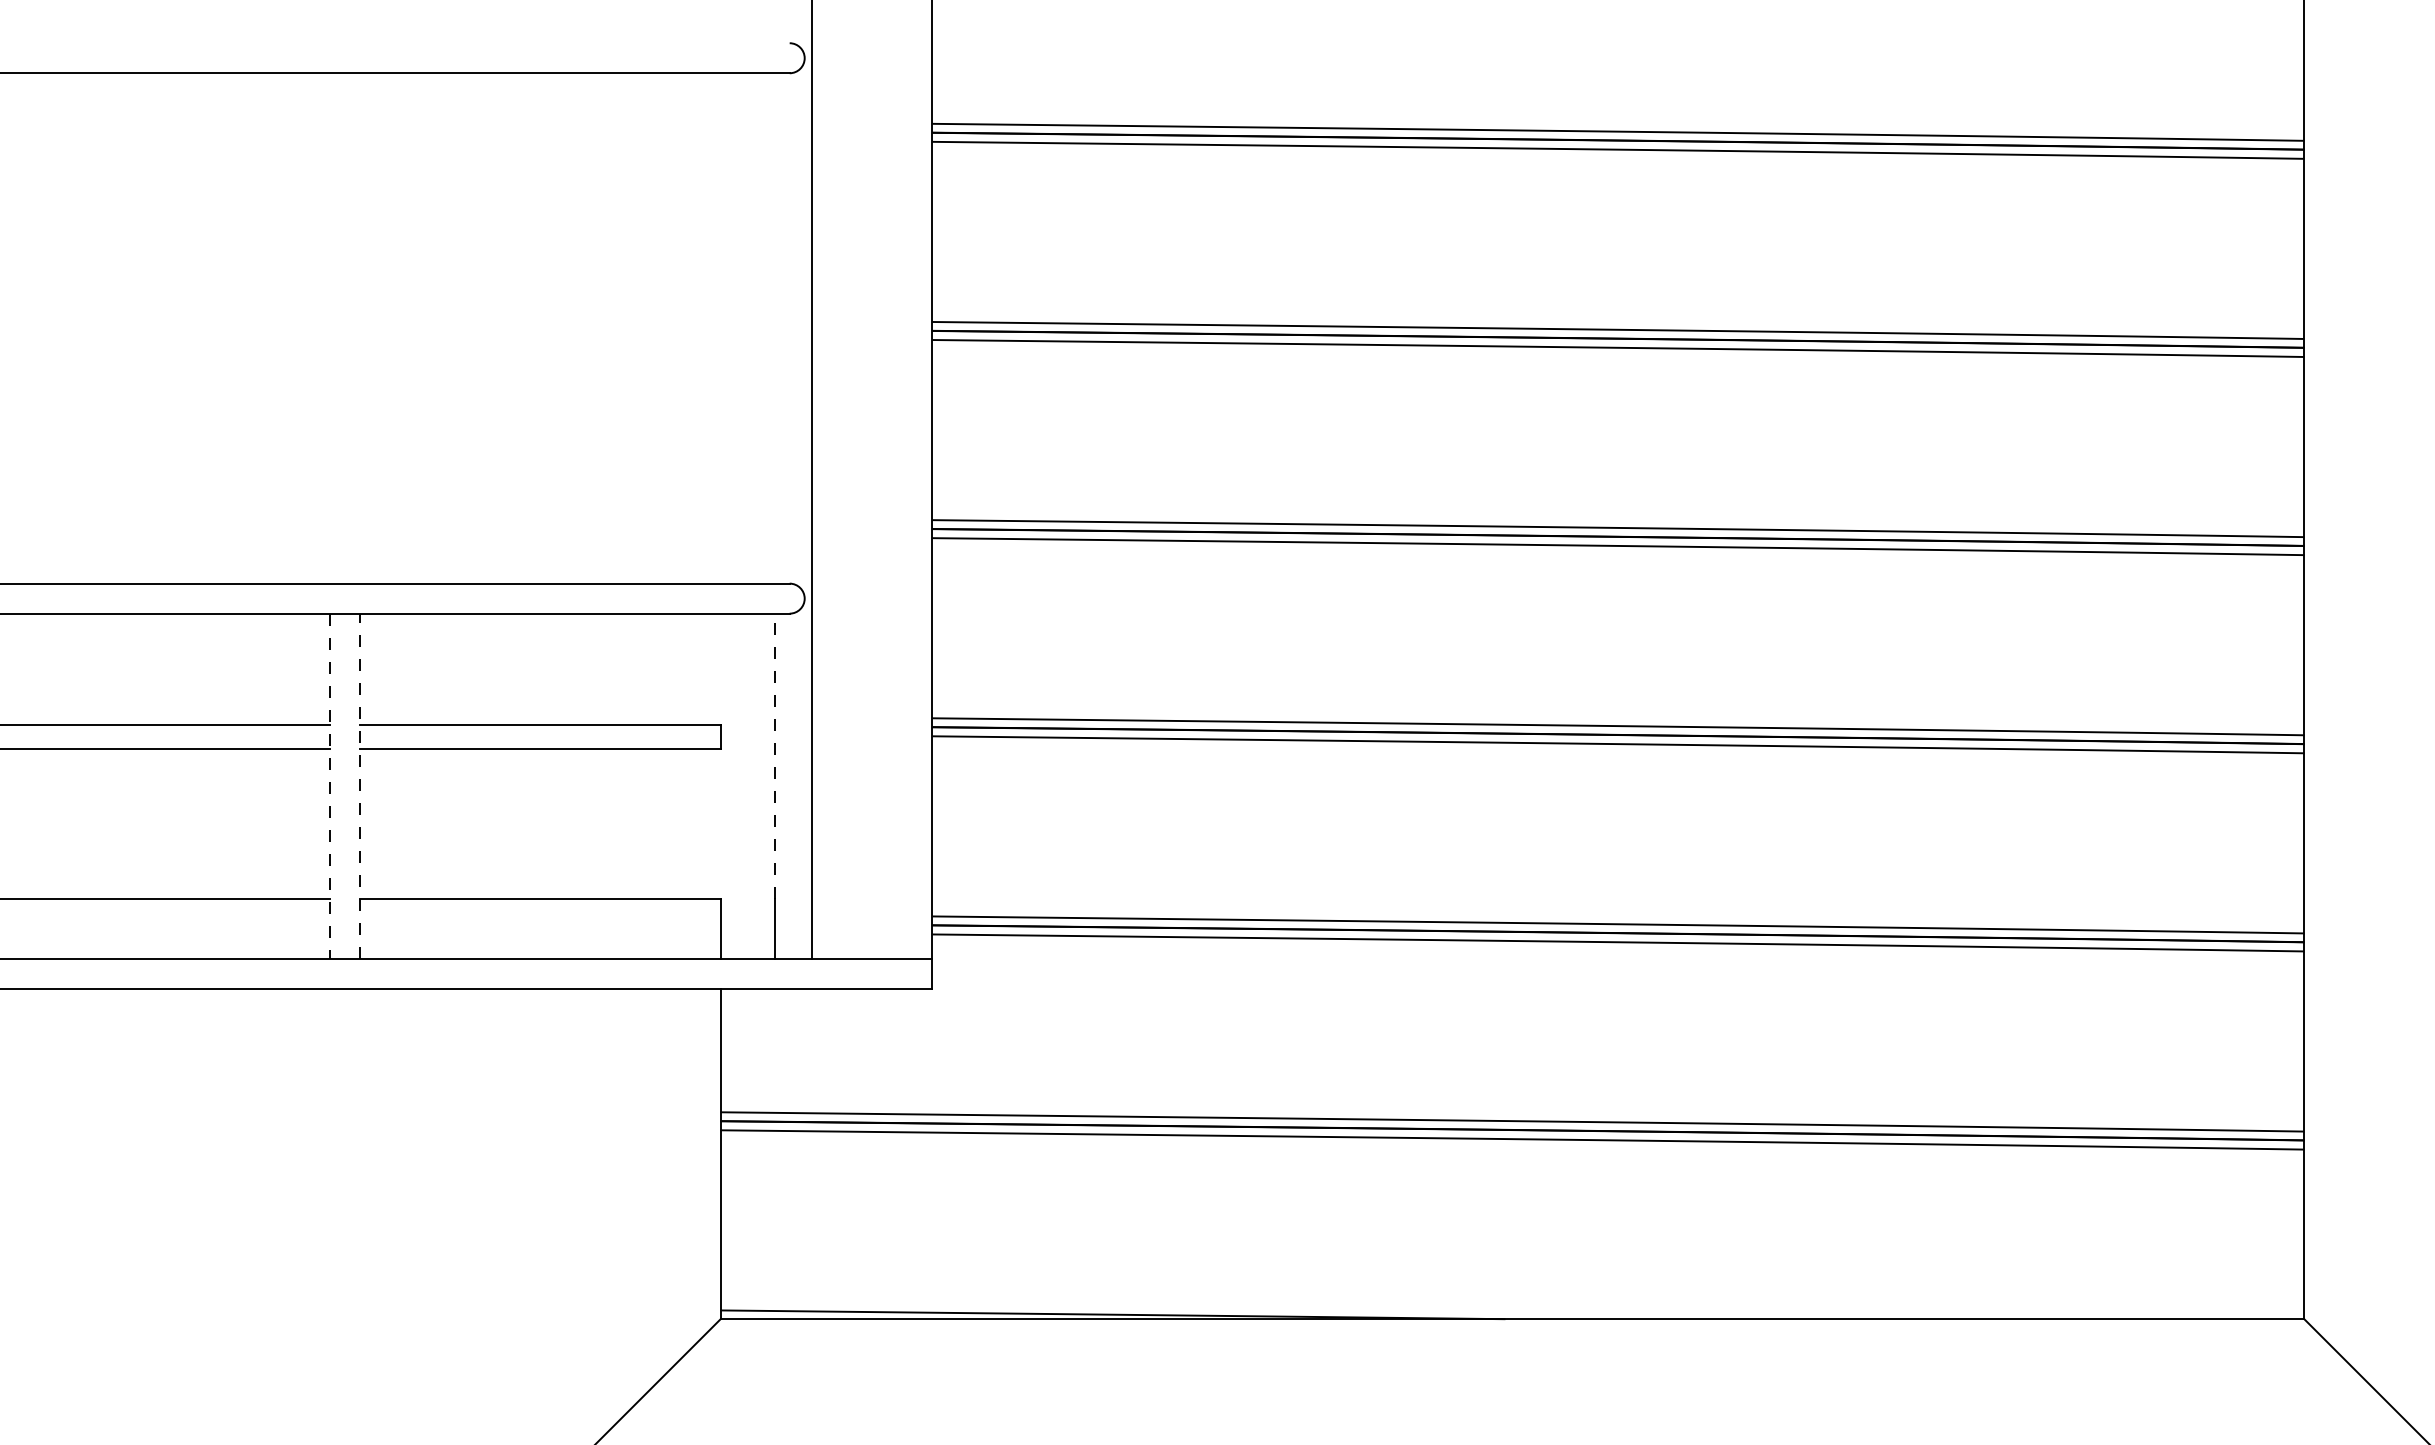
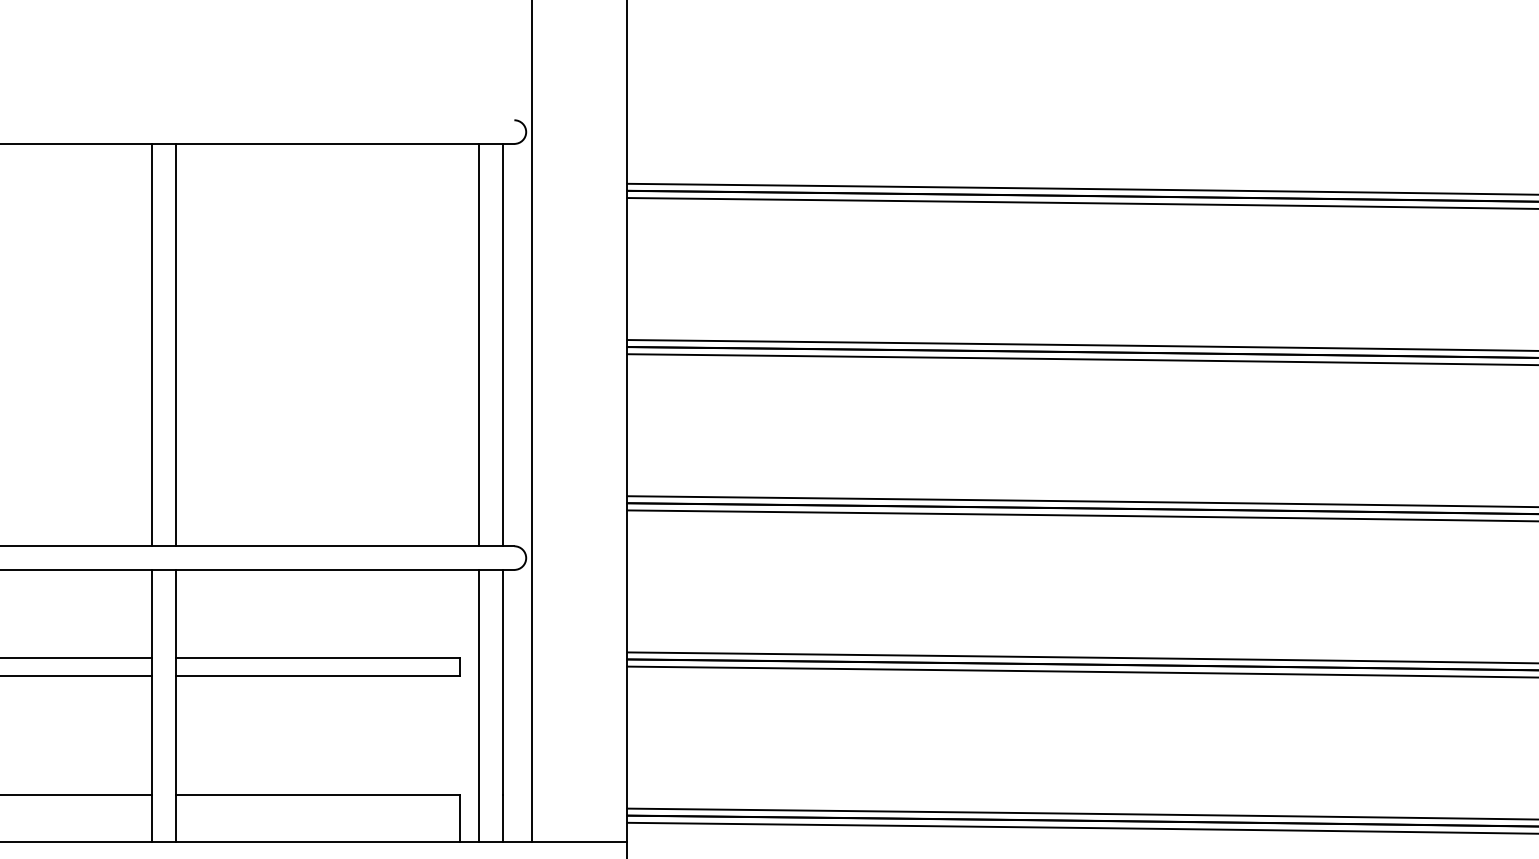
line: (330, 328) -> (152, 345), added
line: (360, 328) -> (176, 345), added
line: (744, 328) -> (478, 345), added
line: (774, 328) -> (502, 345), added
line: (774, 756) -> (502, 682), dashed -> solid
line: (744, 785) -> (478, 705), added
line: (330, 786) -> (152, 706), dashed -> solid
line: (360, 786) -> (176, 706), dashed -> solid

